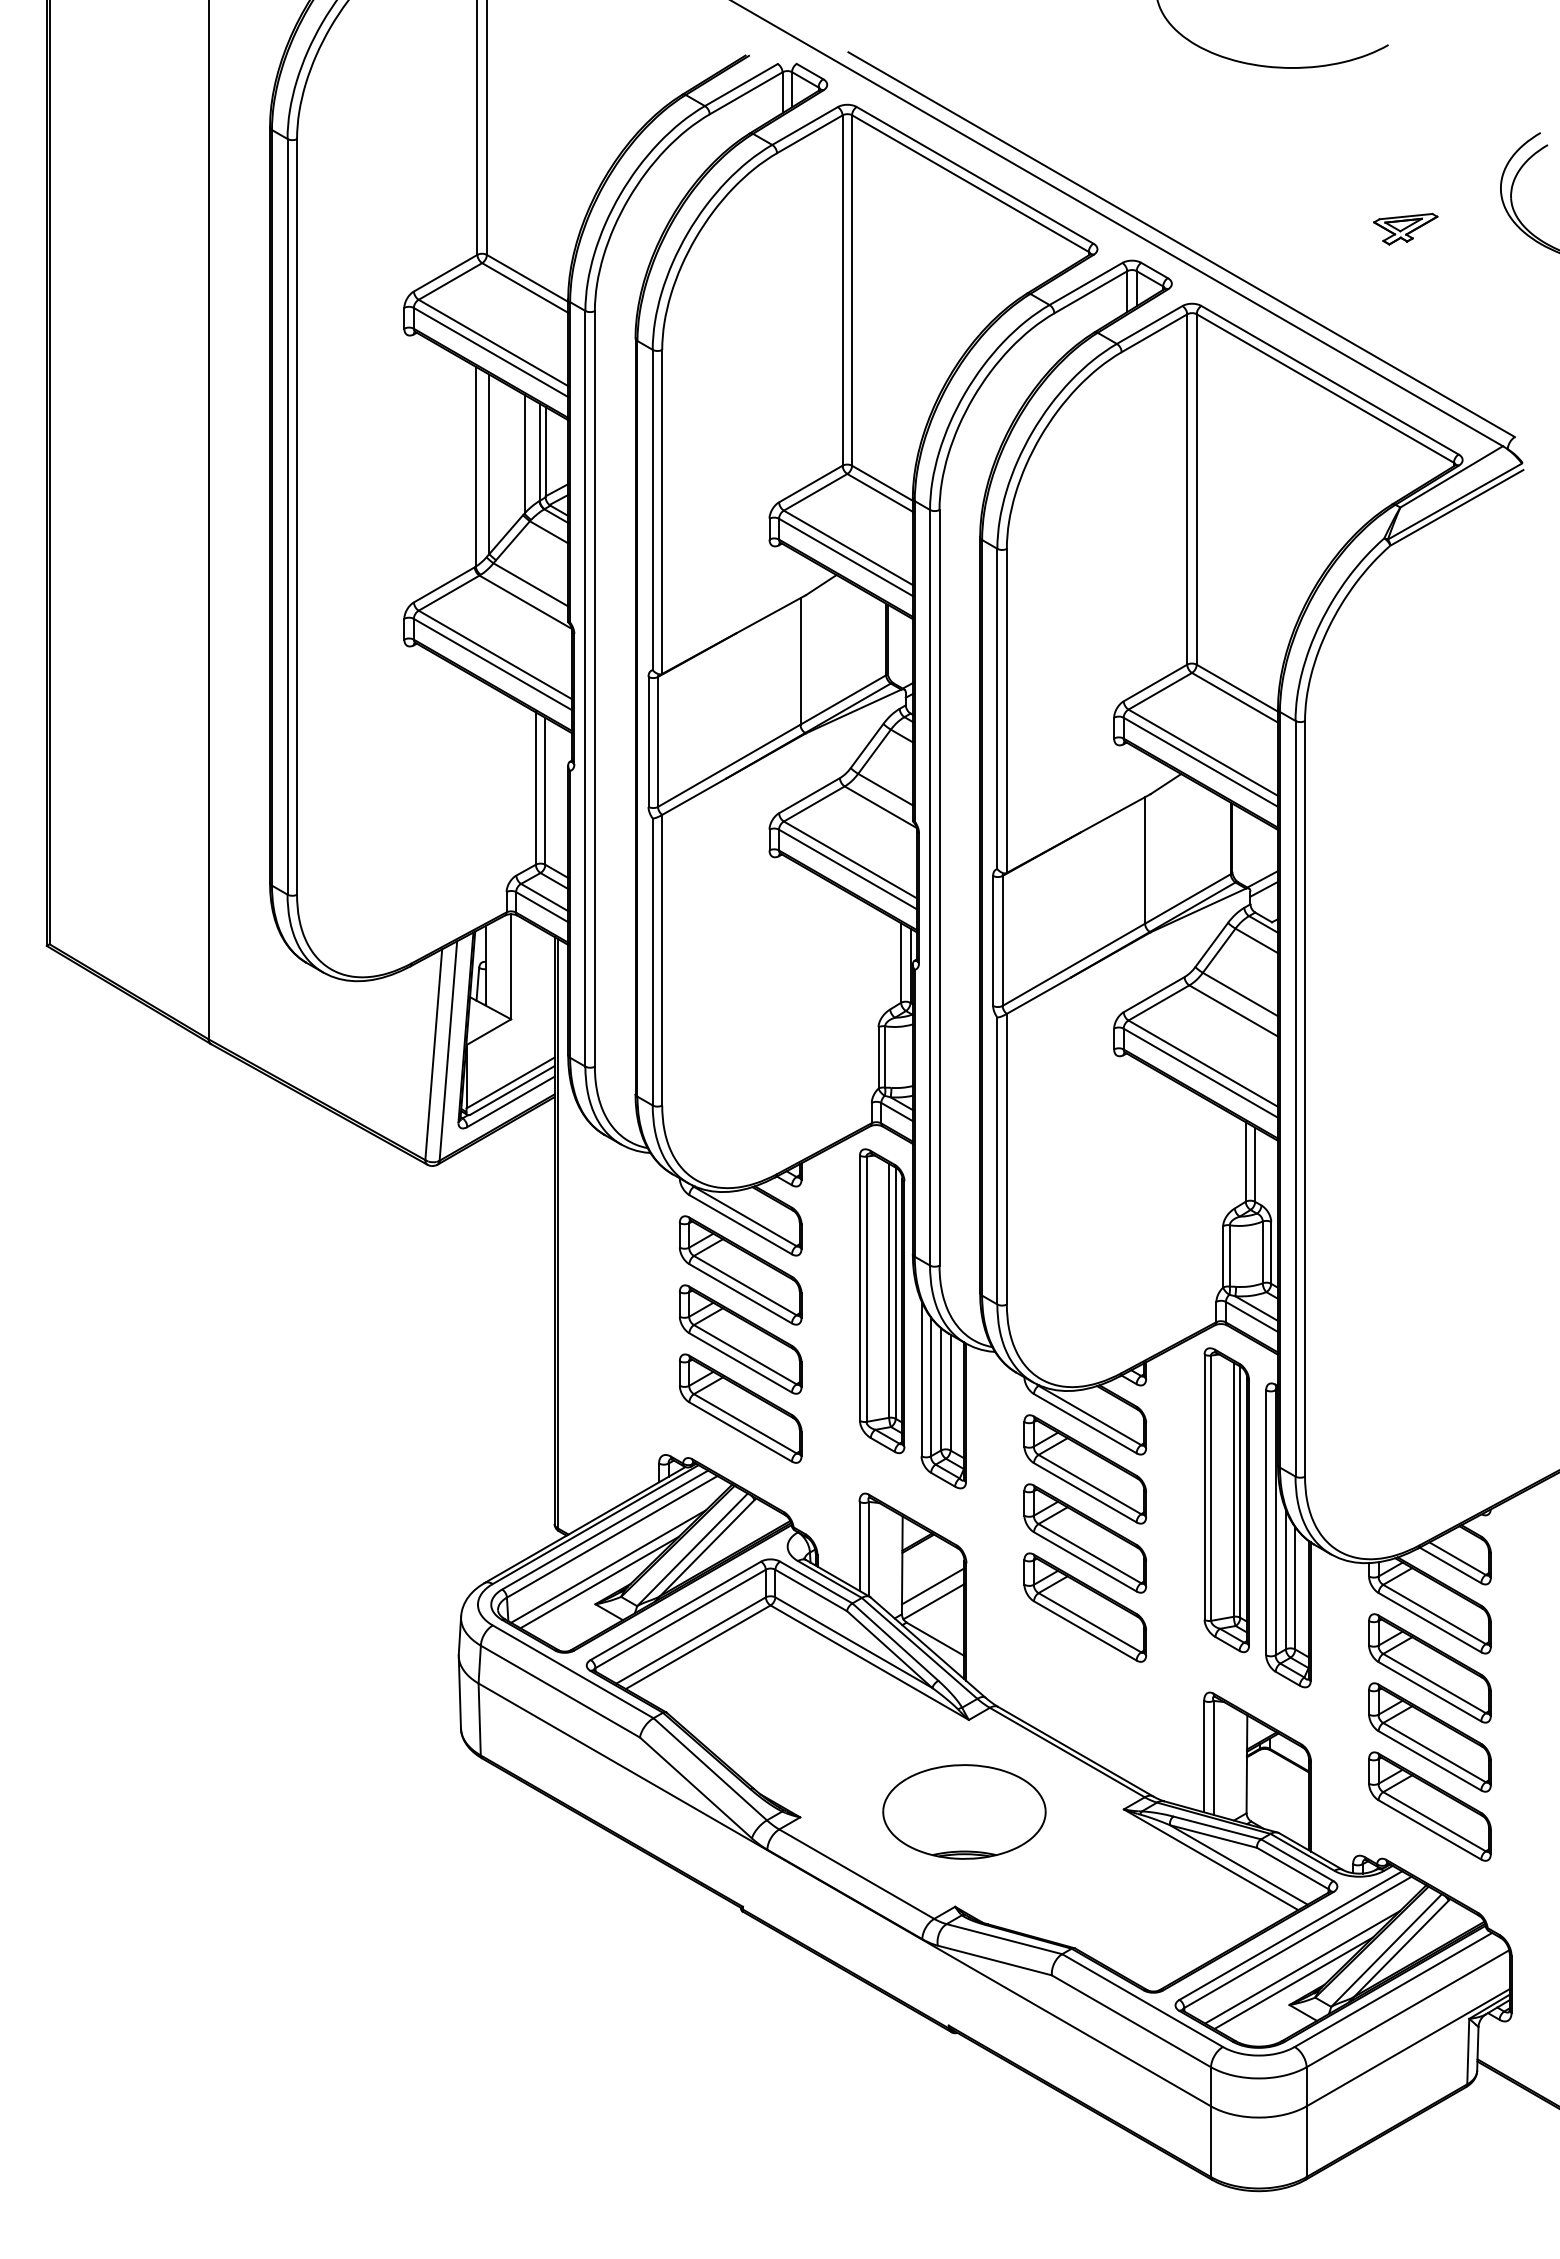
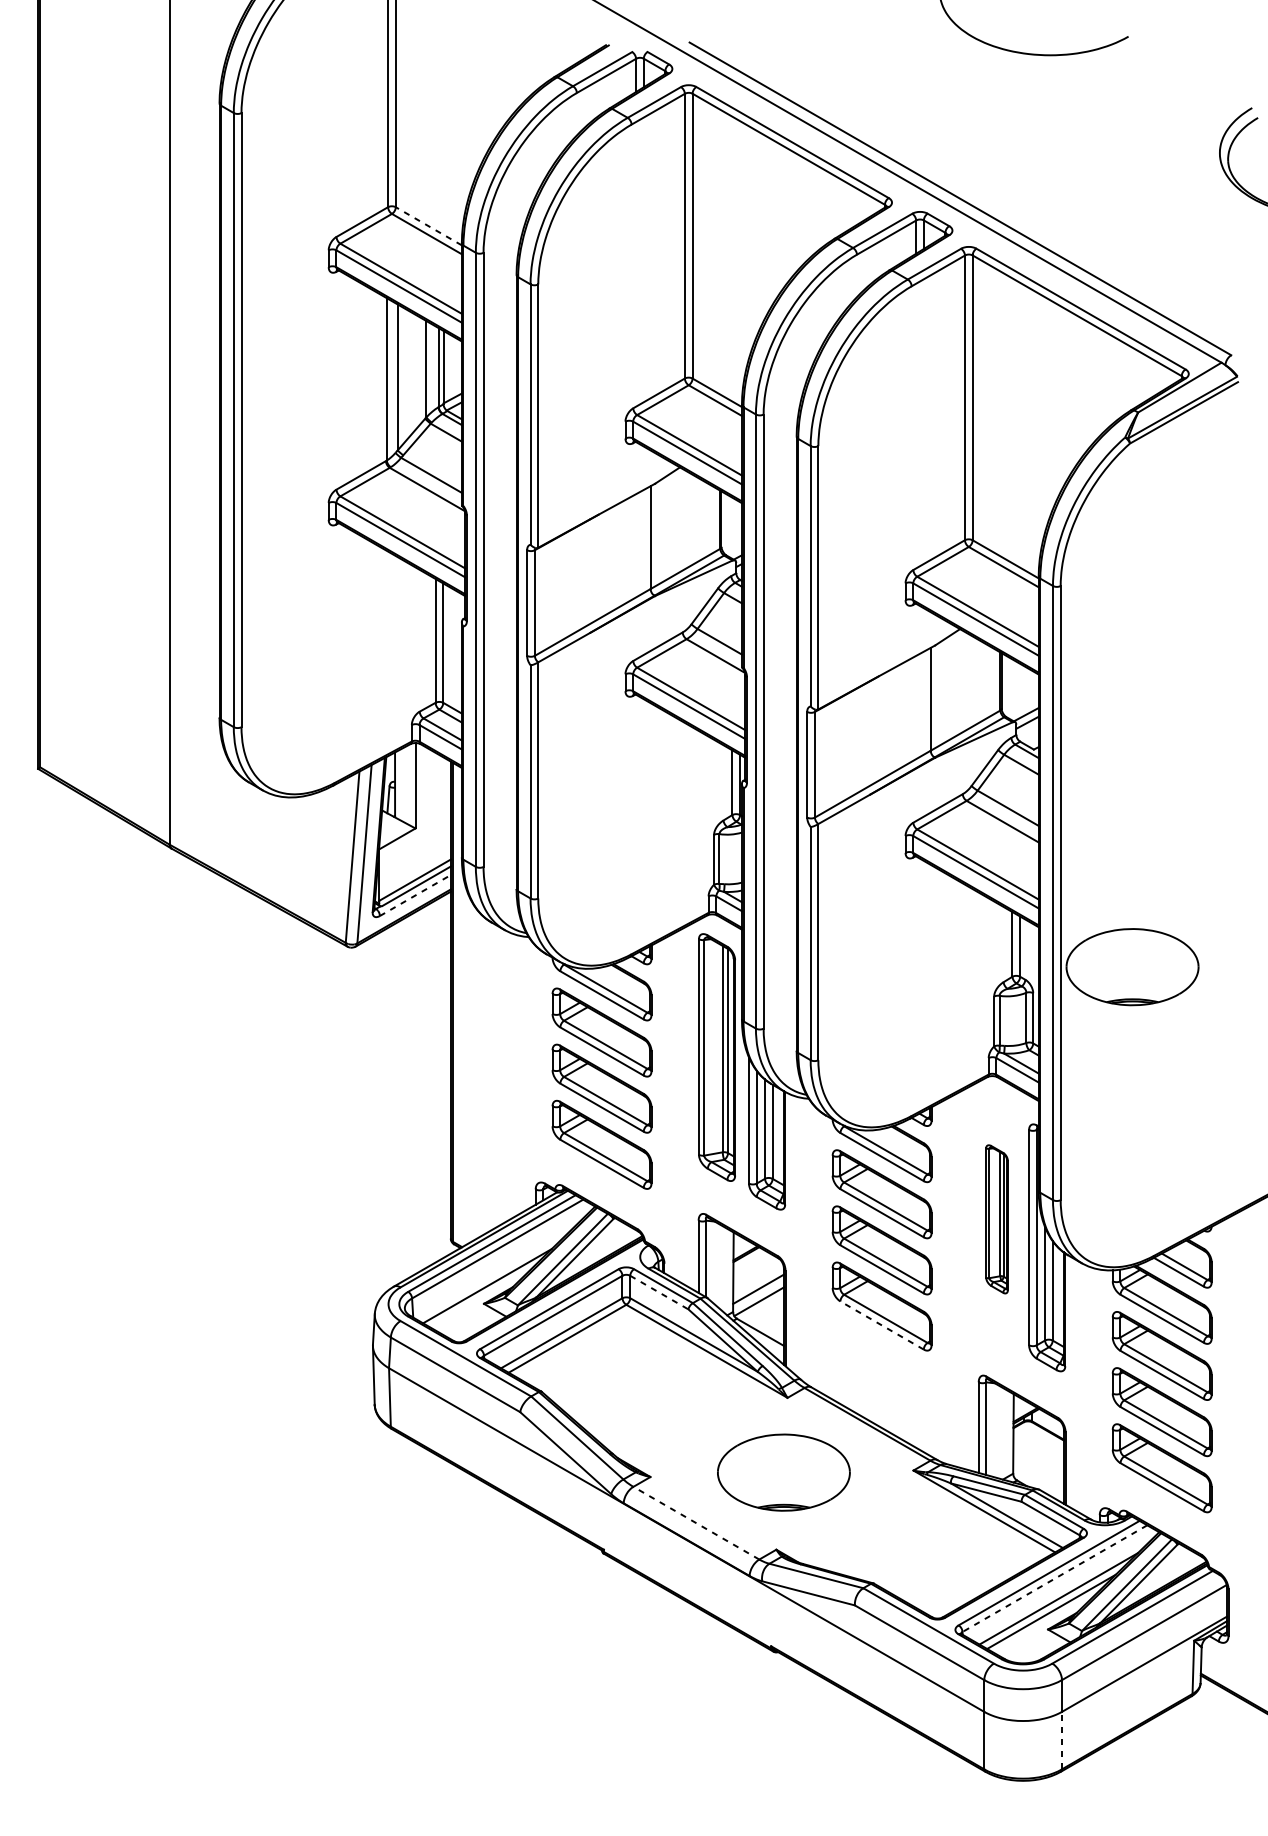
part: (1405, 228) -> (1142, 185), removed
line: (527, 278) -> (428, 226), solid -> dashed
line: (511, 1101) -> (415, 895), solid -> dashed
part: (1393, 1189) -> (1132, 966), added
part: (1226, 1500) -> (996, 1219), size x0.6
line: (608, 1566) -> (494, 1273), removed
line: (811, 1590) -> (659, 1292), solid -> dashed
line: (1084, 1630) -> (881, 1325), solid -> dashed
line: (856, 1873) -> (696, 1522), solid -> dashed
line: (1297, 1942) -> (1054, 1578), solid -> dashed
line: (1306, 2141) -> (1061, 1740), solid -> dashed

